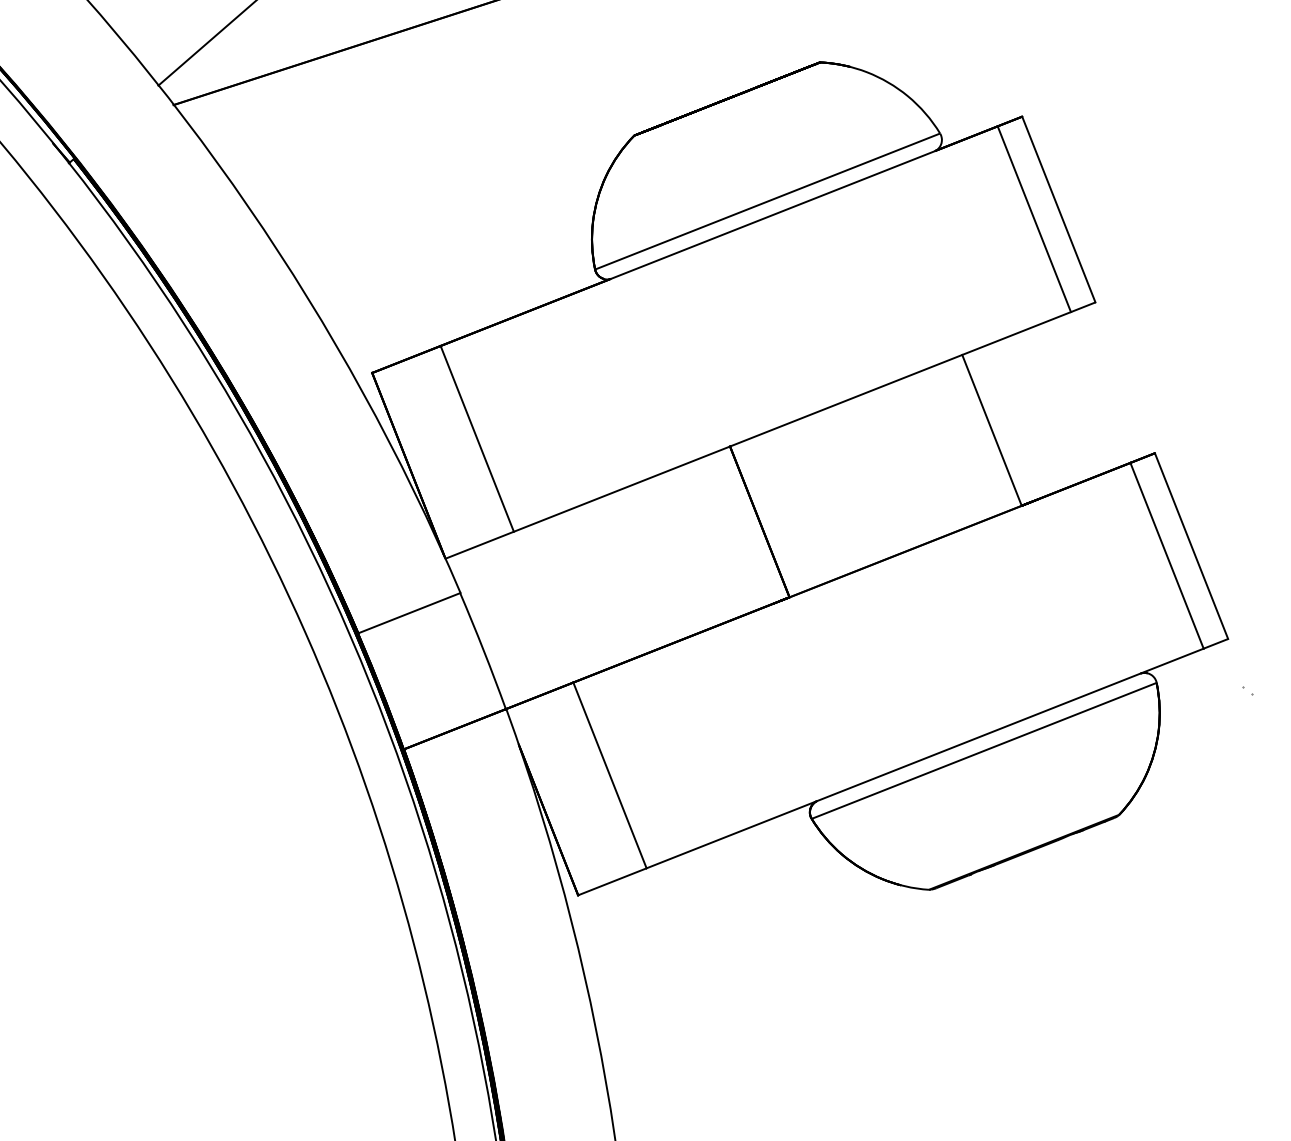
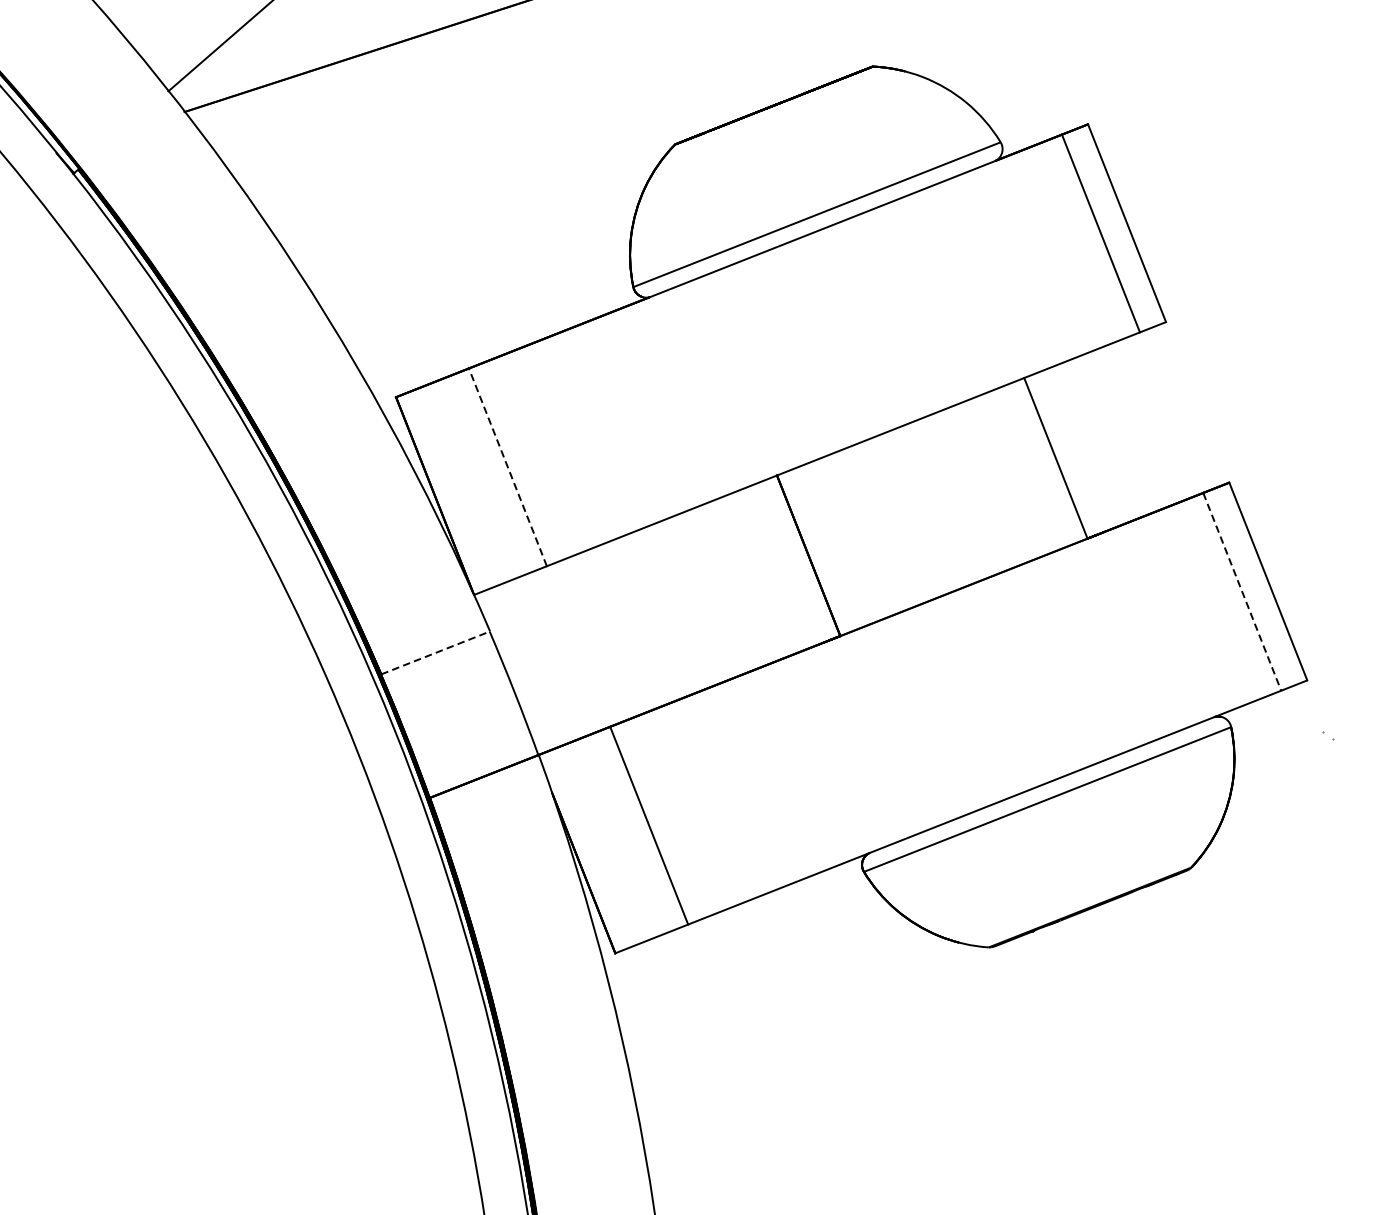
line: (477, 438) -> (508, 466), solid -> dashed
line: (1167, 555) -> (1242, 591), solid -> dashed
line: (409, 613) -> (435, 653), solid -> dashed

